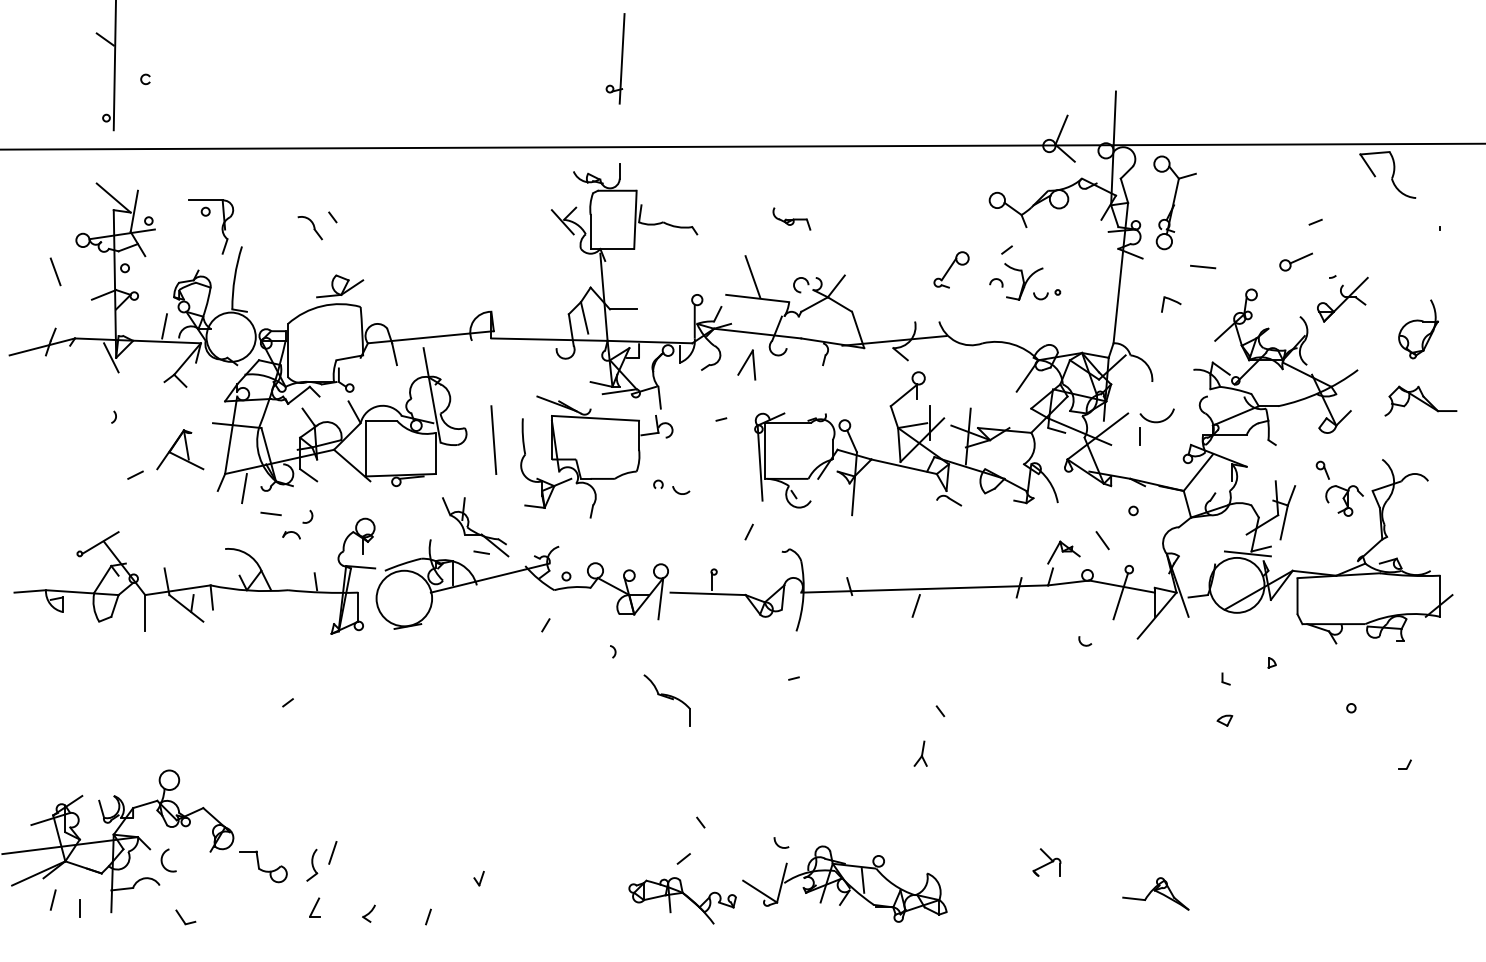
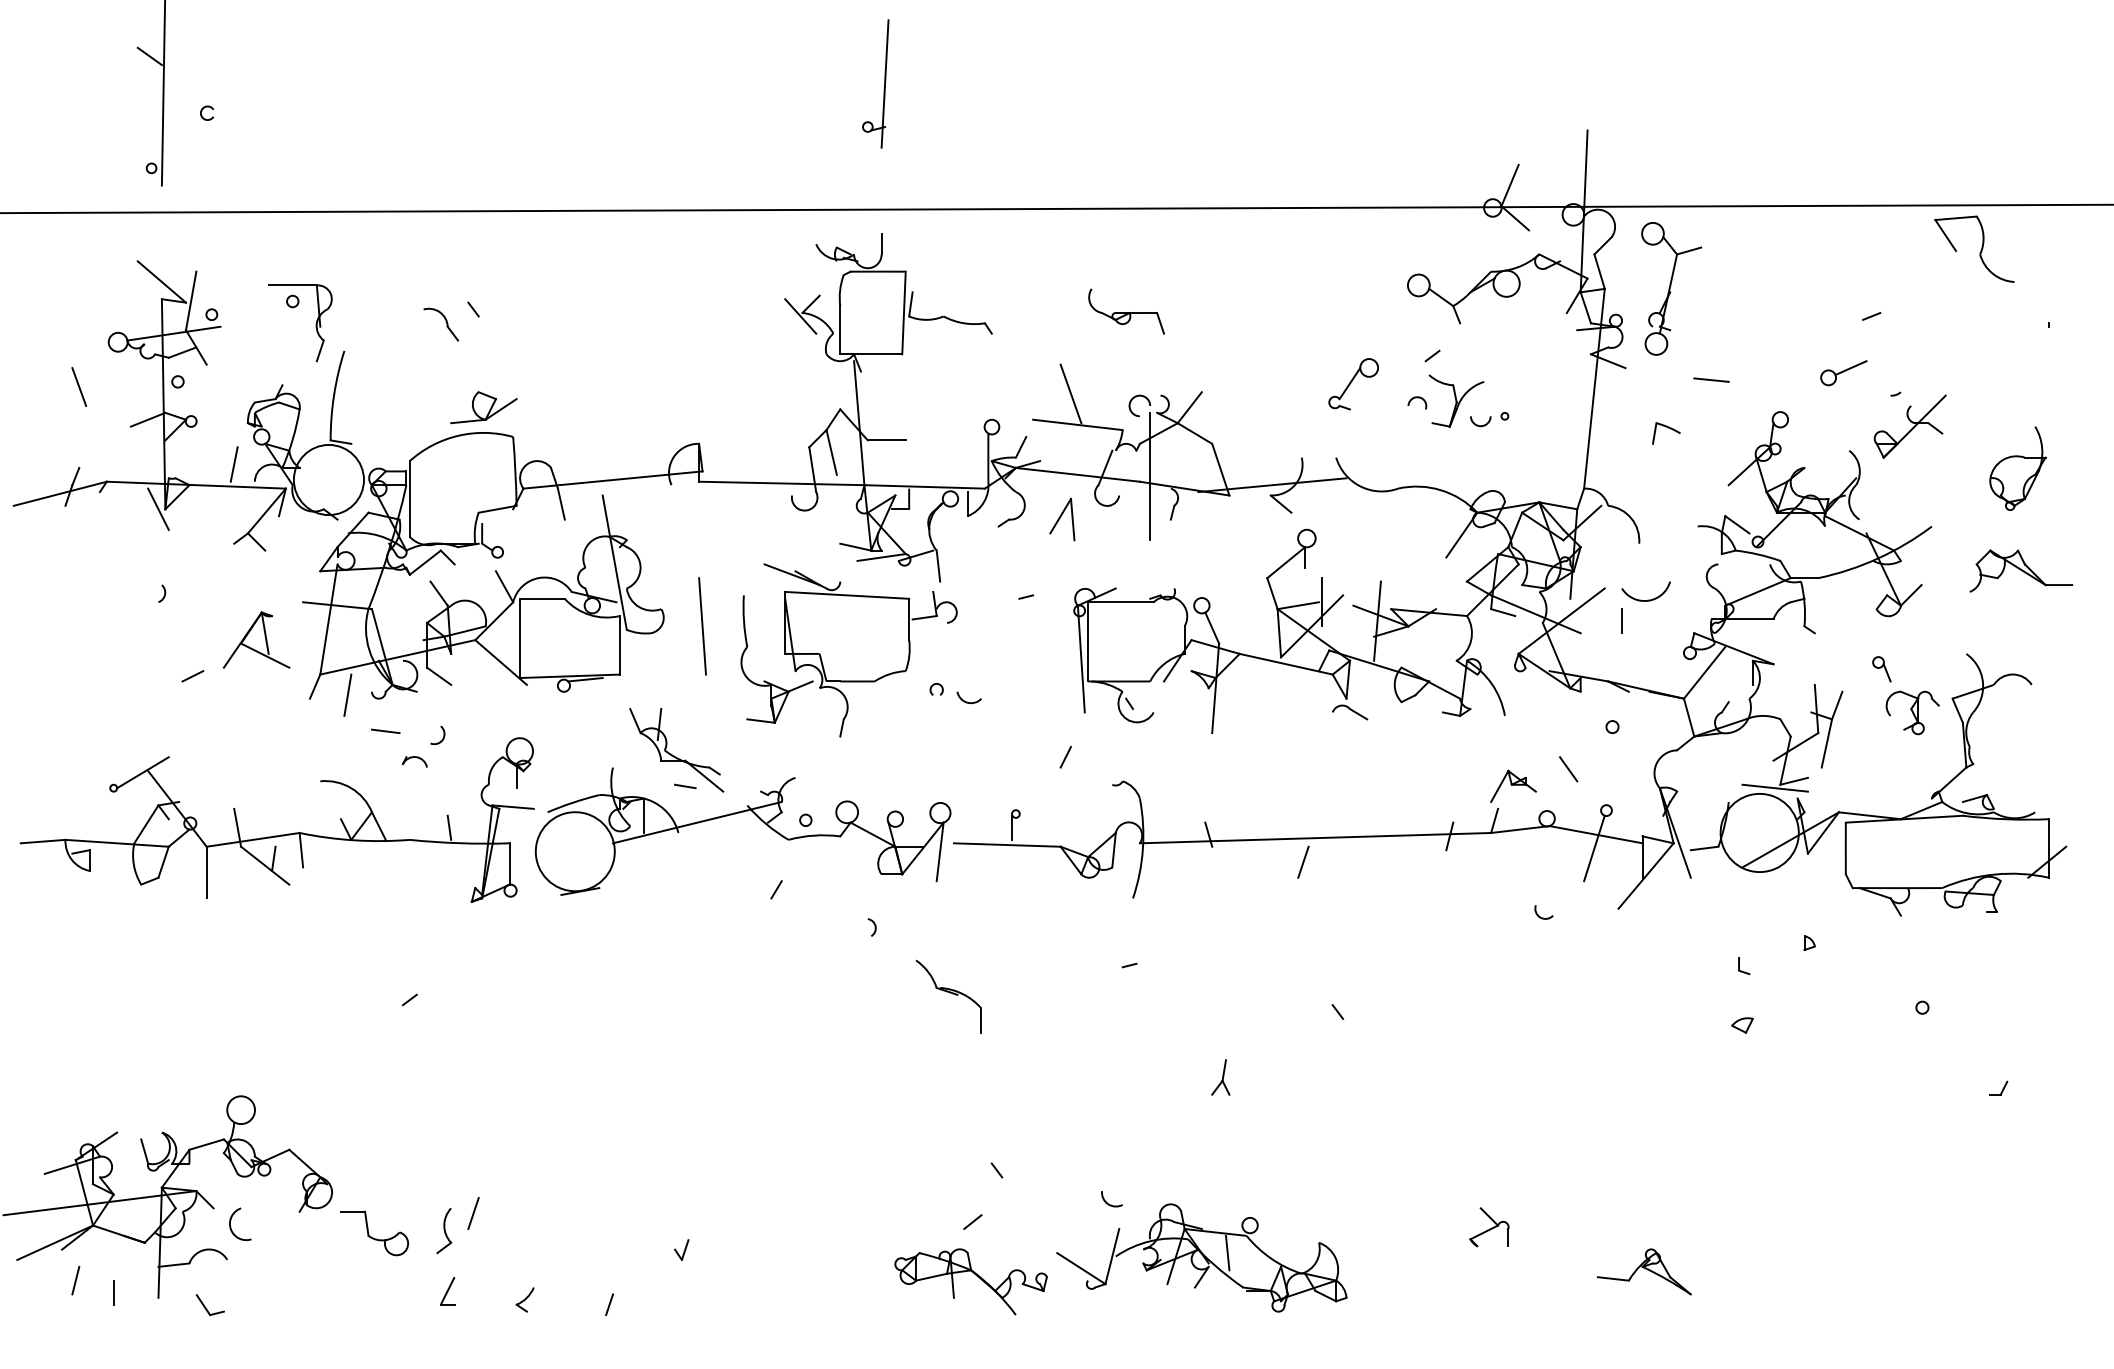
part: (791, 218) -> (1126, 311), size x1.43
line: (808, 334) -> (1150, 476), added
part: (920, 753) -> (1220, 1077), moved
part: (185, 916) -> (209, 1304), moved

